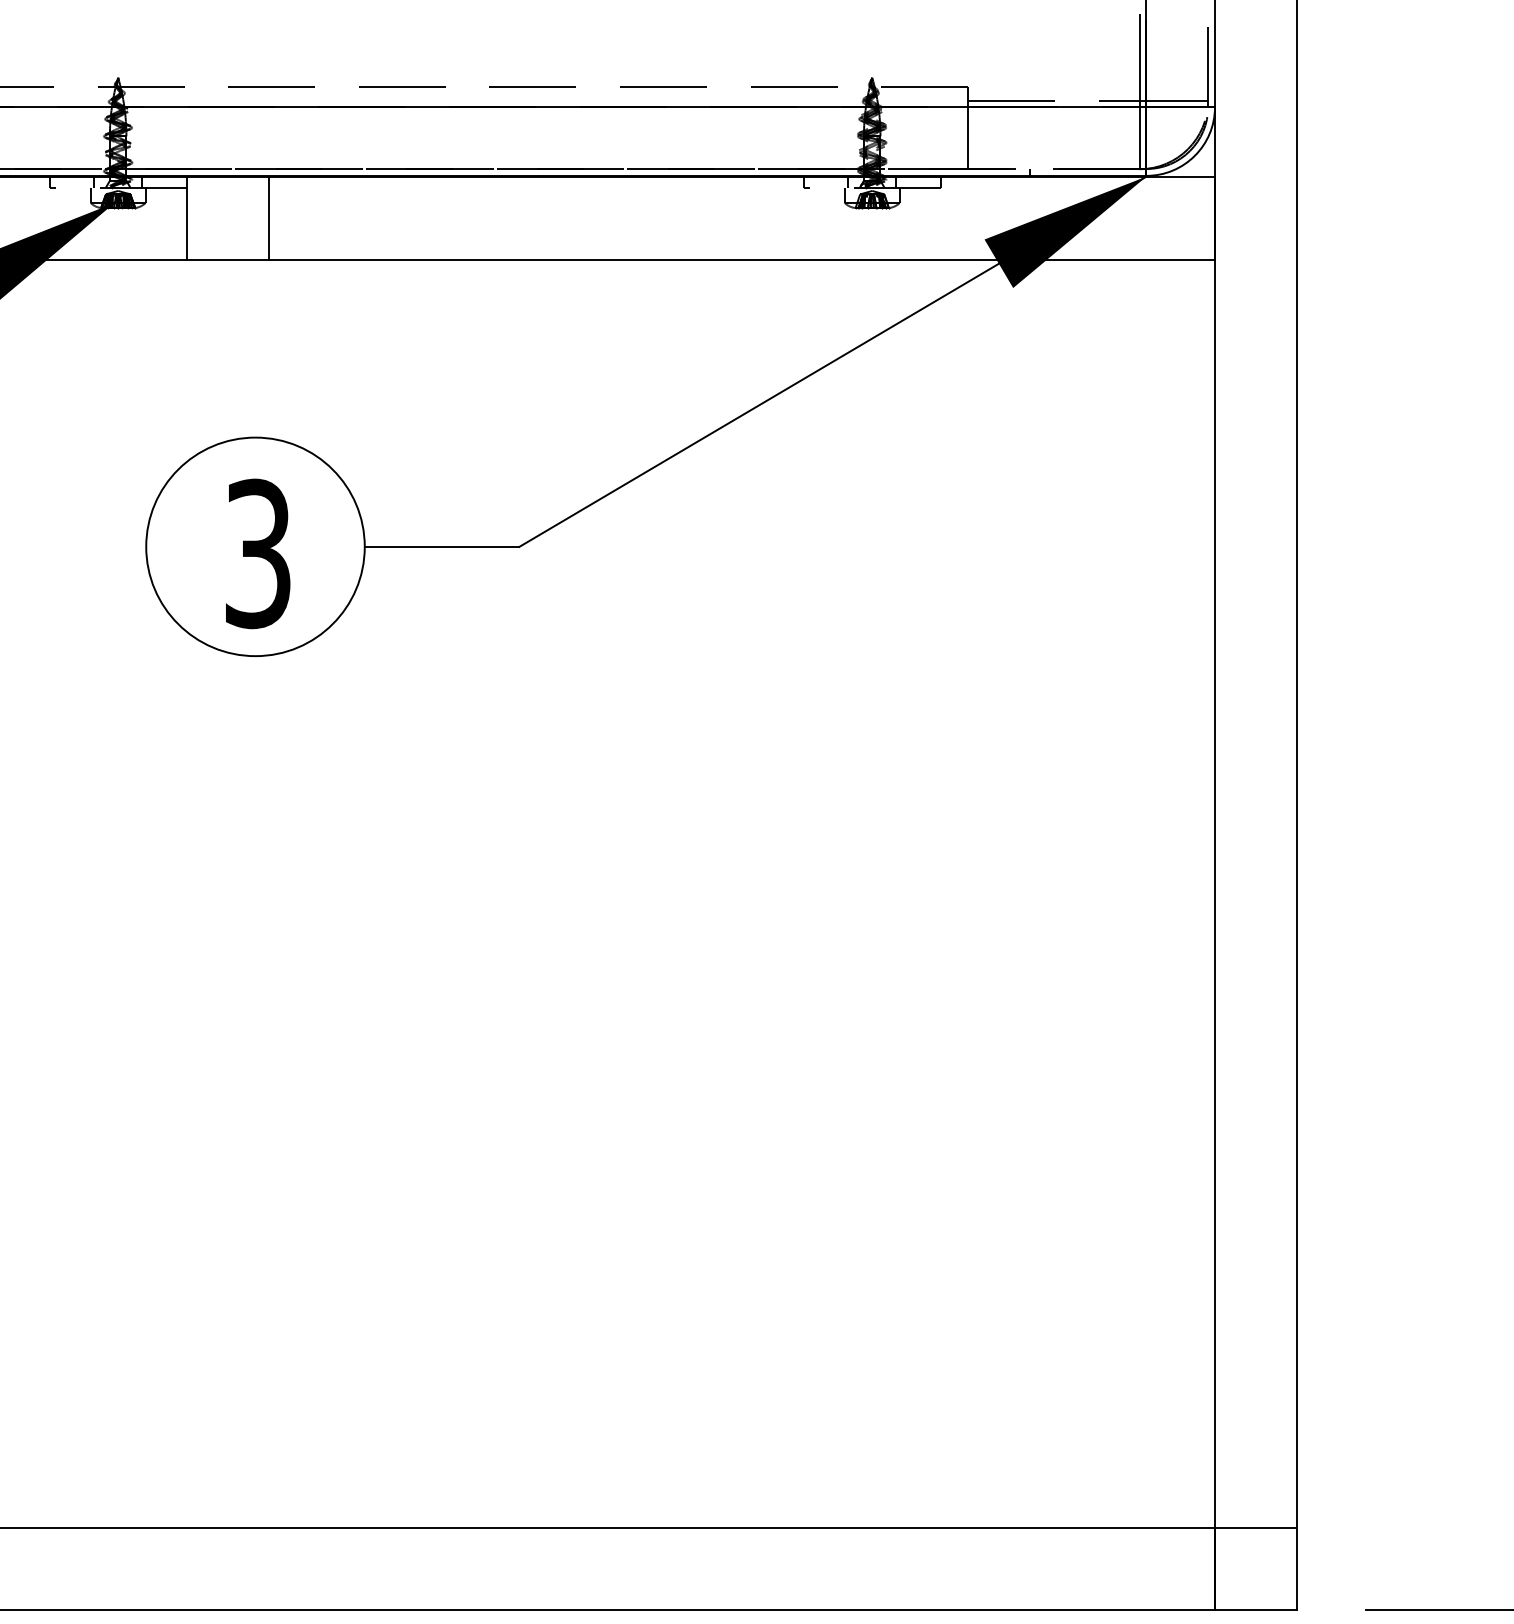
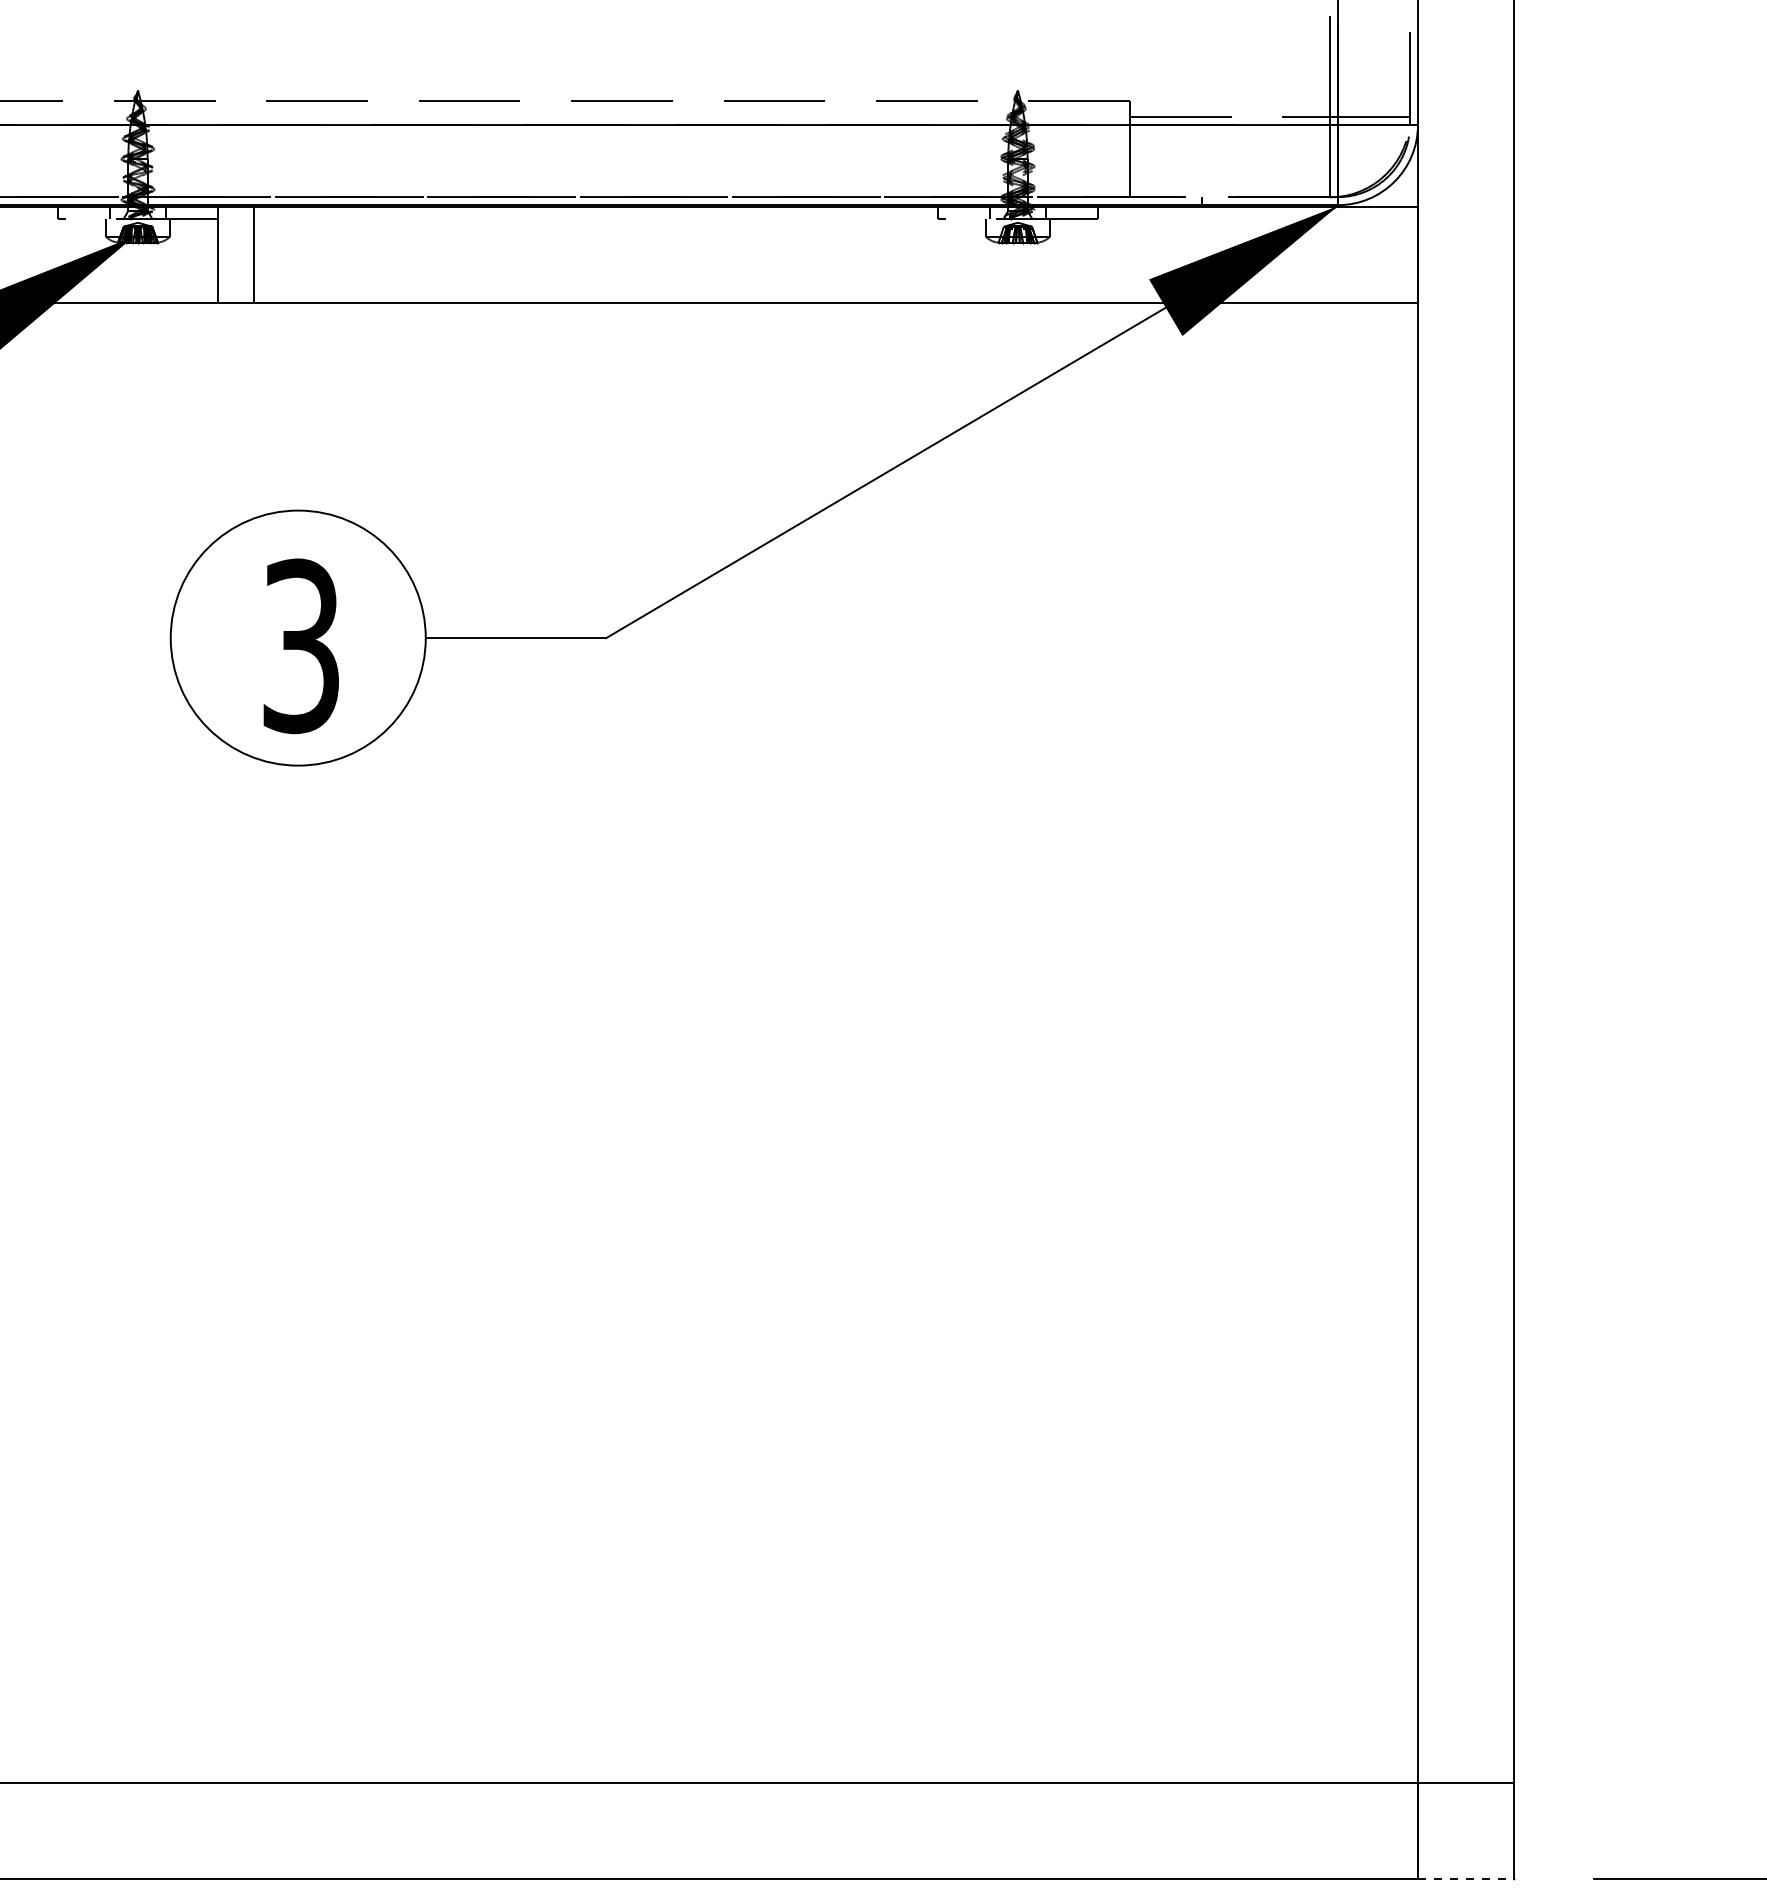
line: (269, 218) -> (254, 254), moved
line: (1255, 1609) -> (1465, 1878), solid -> dashed

